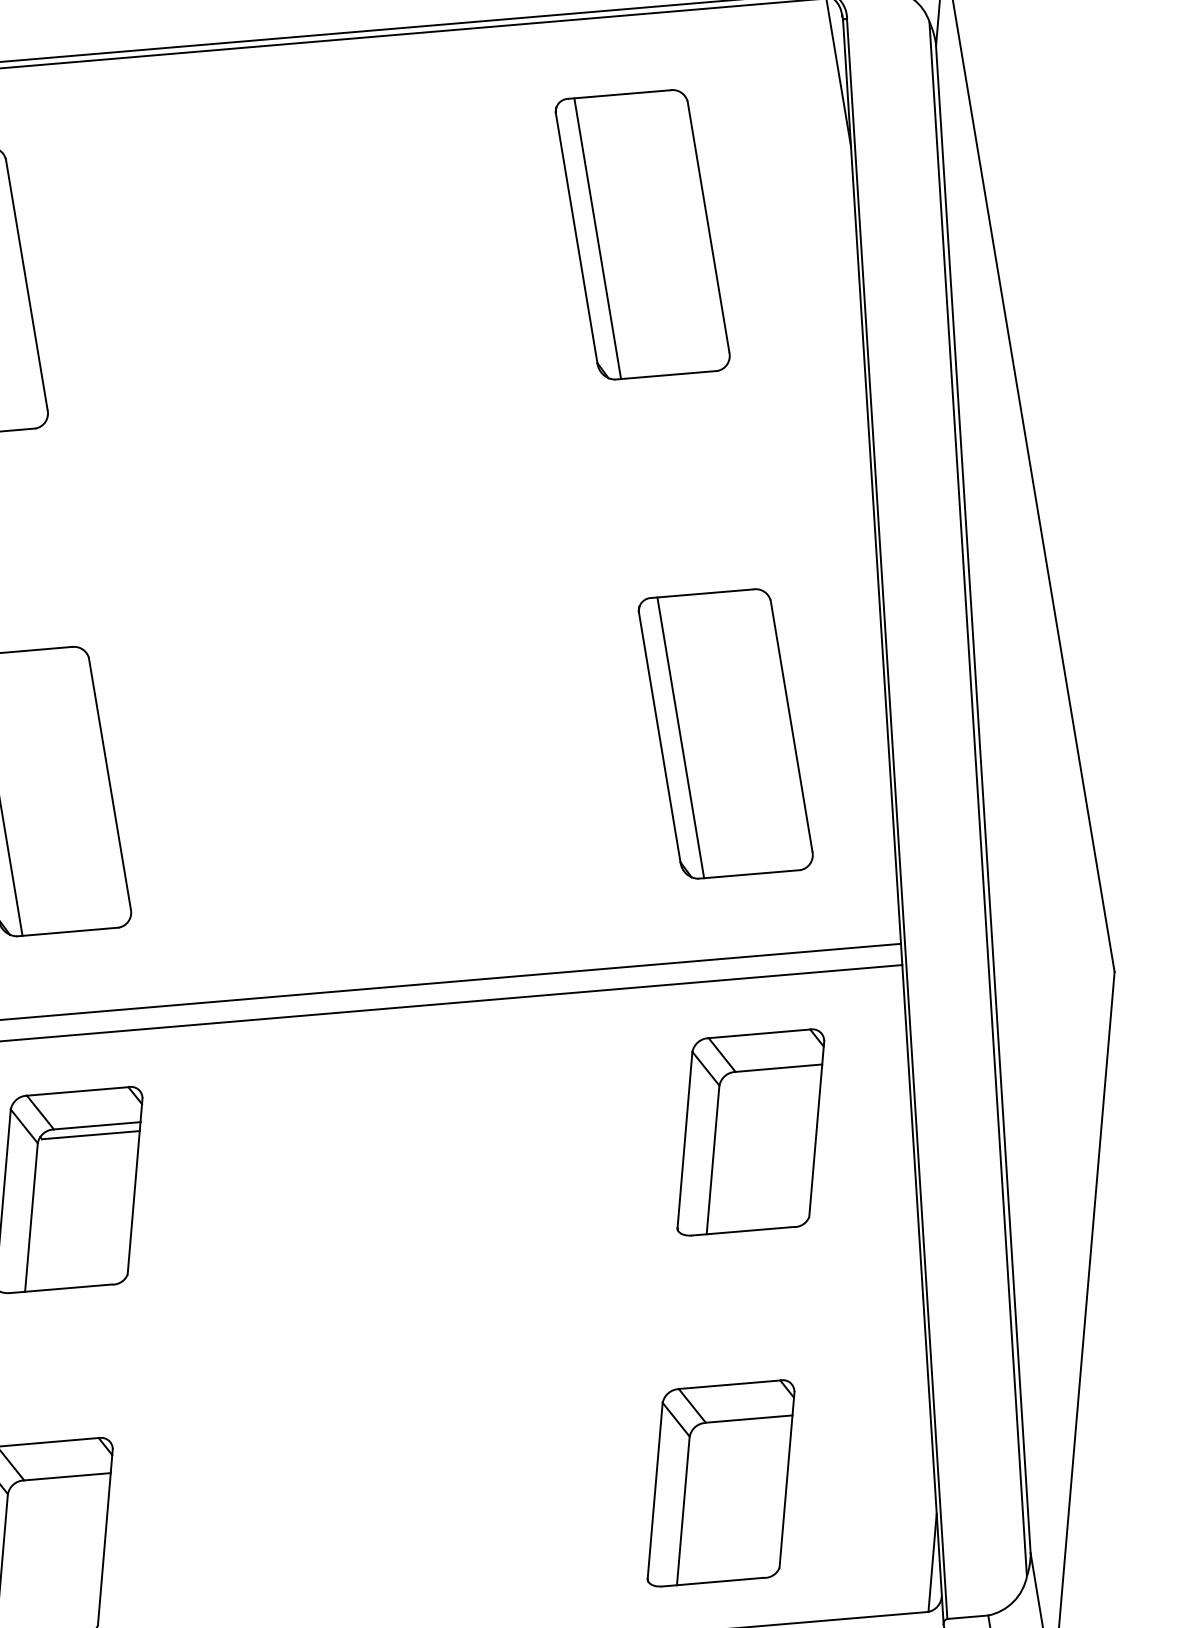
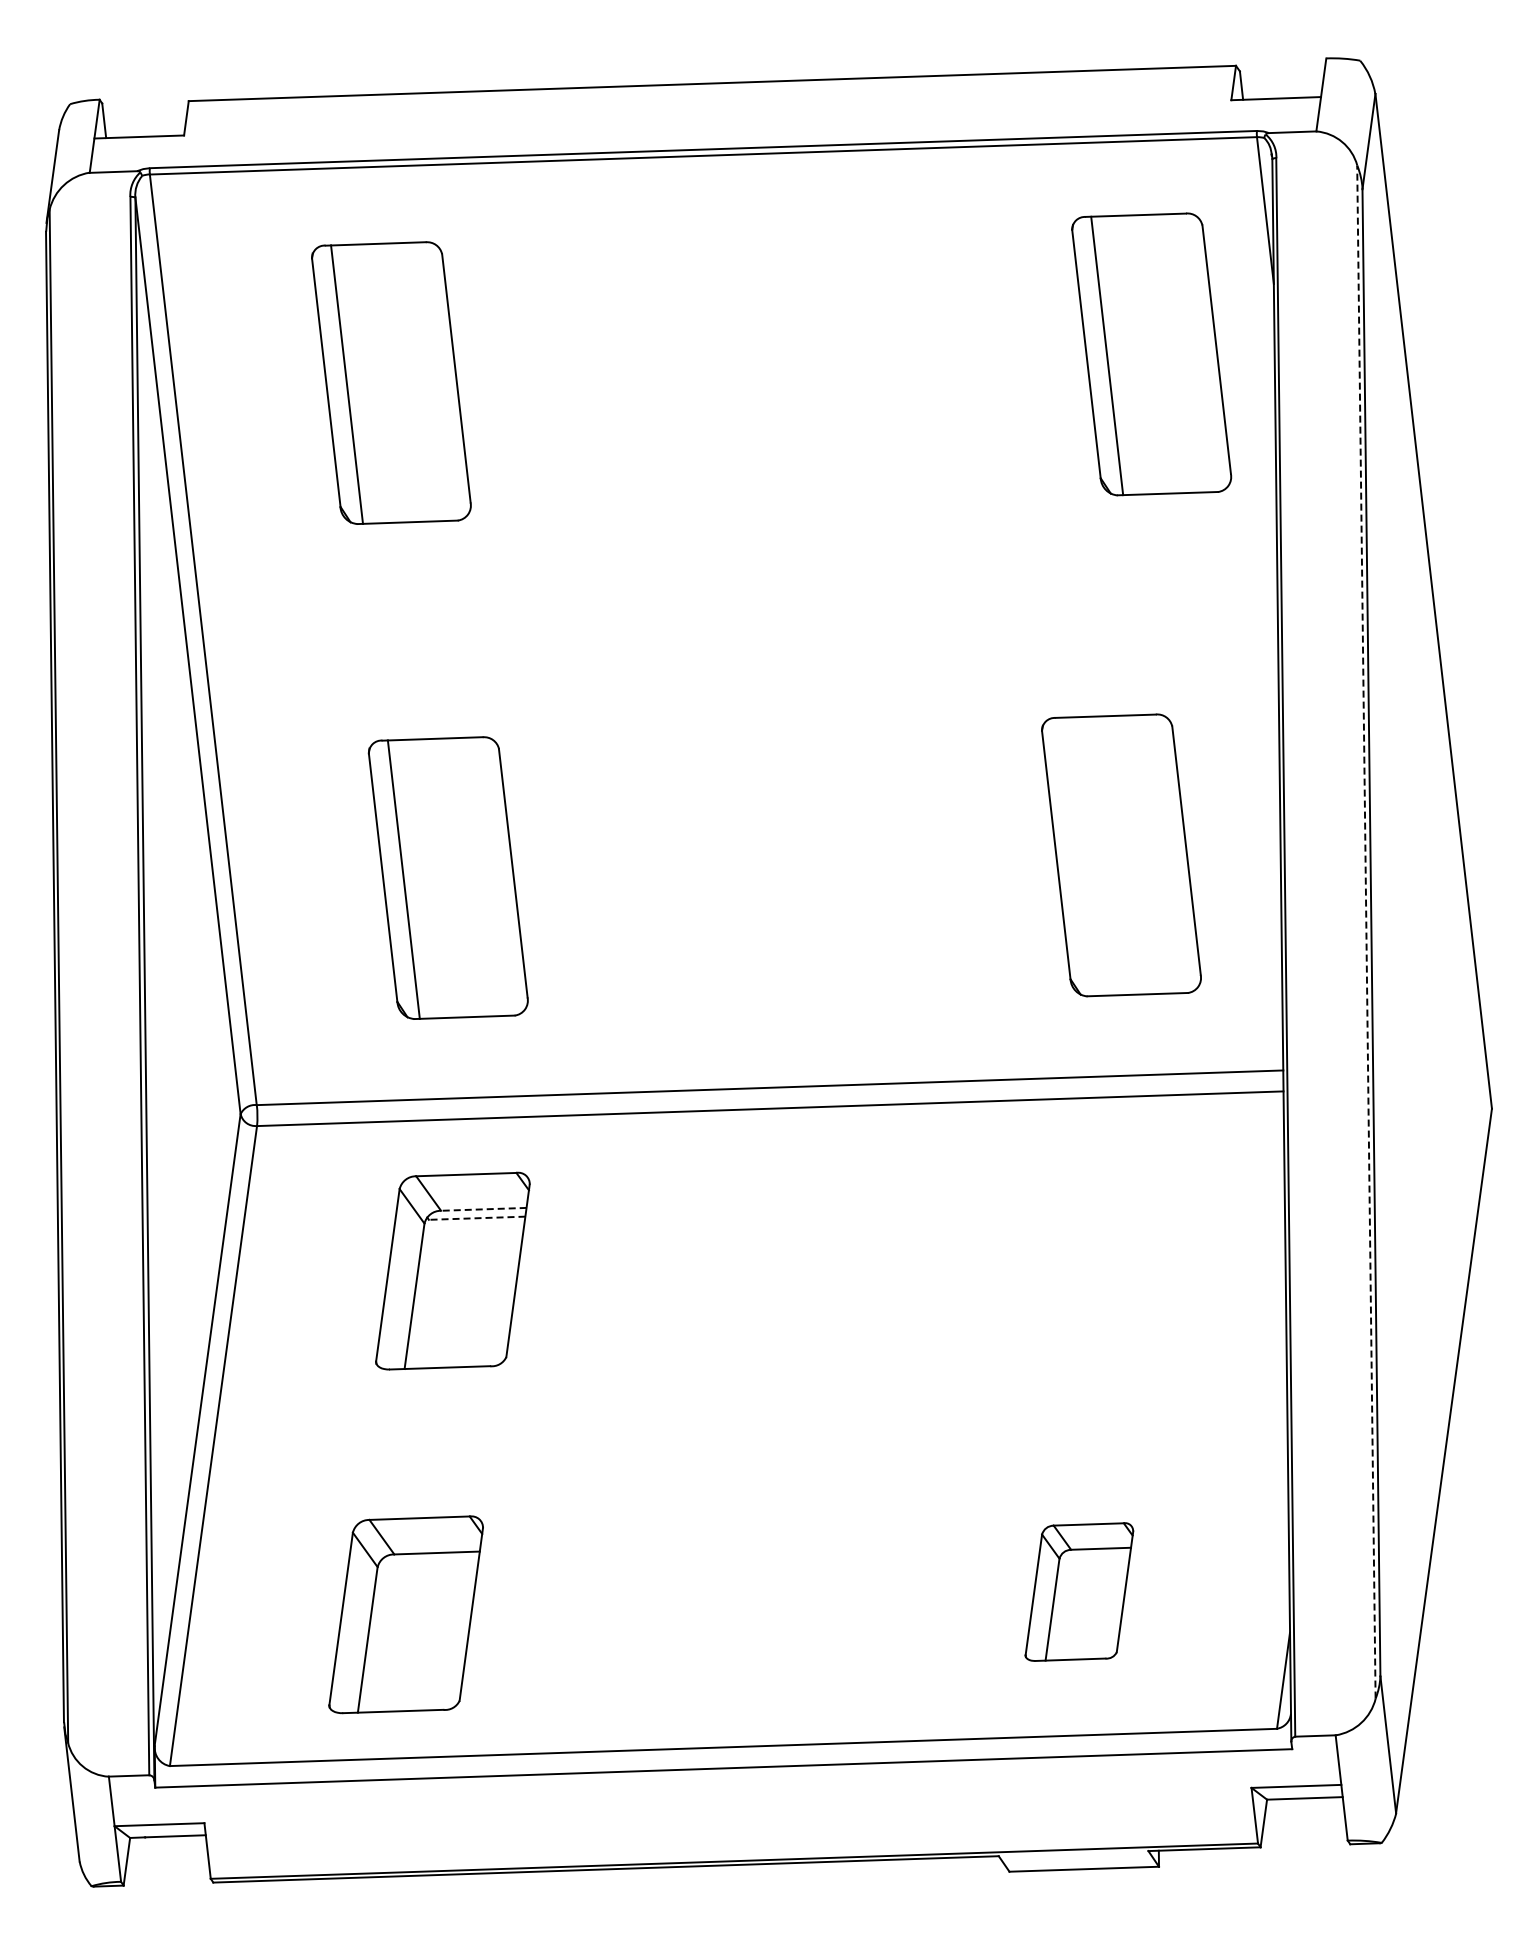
part: (642, 234) -> (1151, 354), moved
line: (680, 737) -> (1076, 856), removed
line: (978, 799) -> (1366, 932), solid -> dashed
line: (96, 1125) -> (483, 1209), solid -> dashed
part: (750, 1132) -> (1125, 1248), removed
line: (90, 1135) -> (476, 1218), solid -> dashed
part: (721, 1482) -> (1079, 1591), size x0.7

